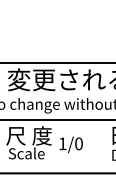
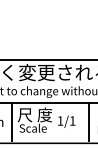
text: (78, 143) -> (72, 120), 1/0 -> 1/1
line: (101, 144) -> (89, 121), added

